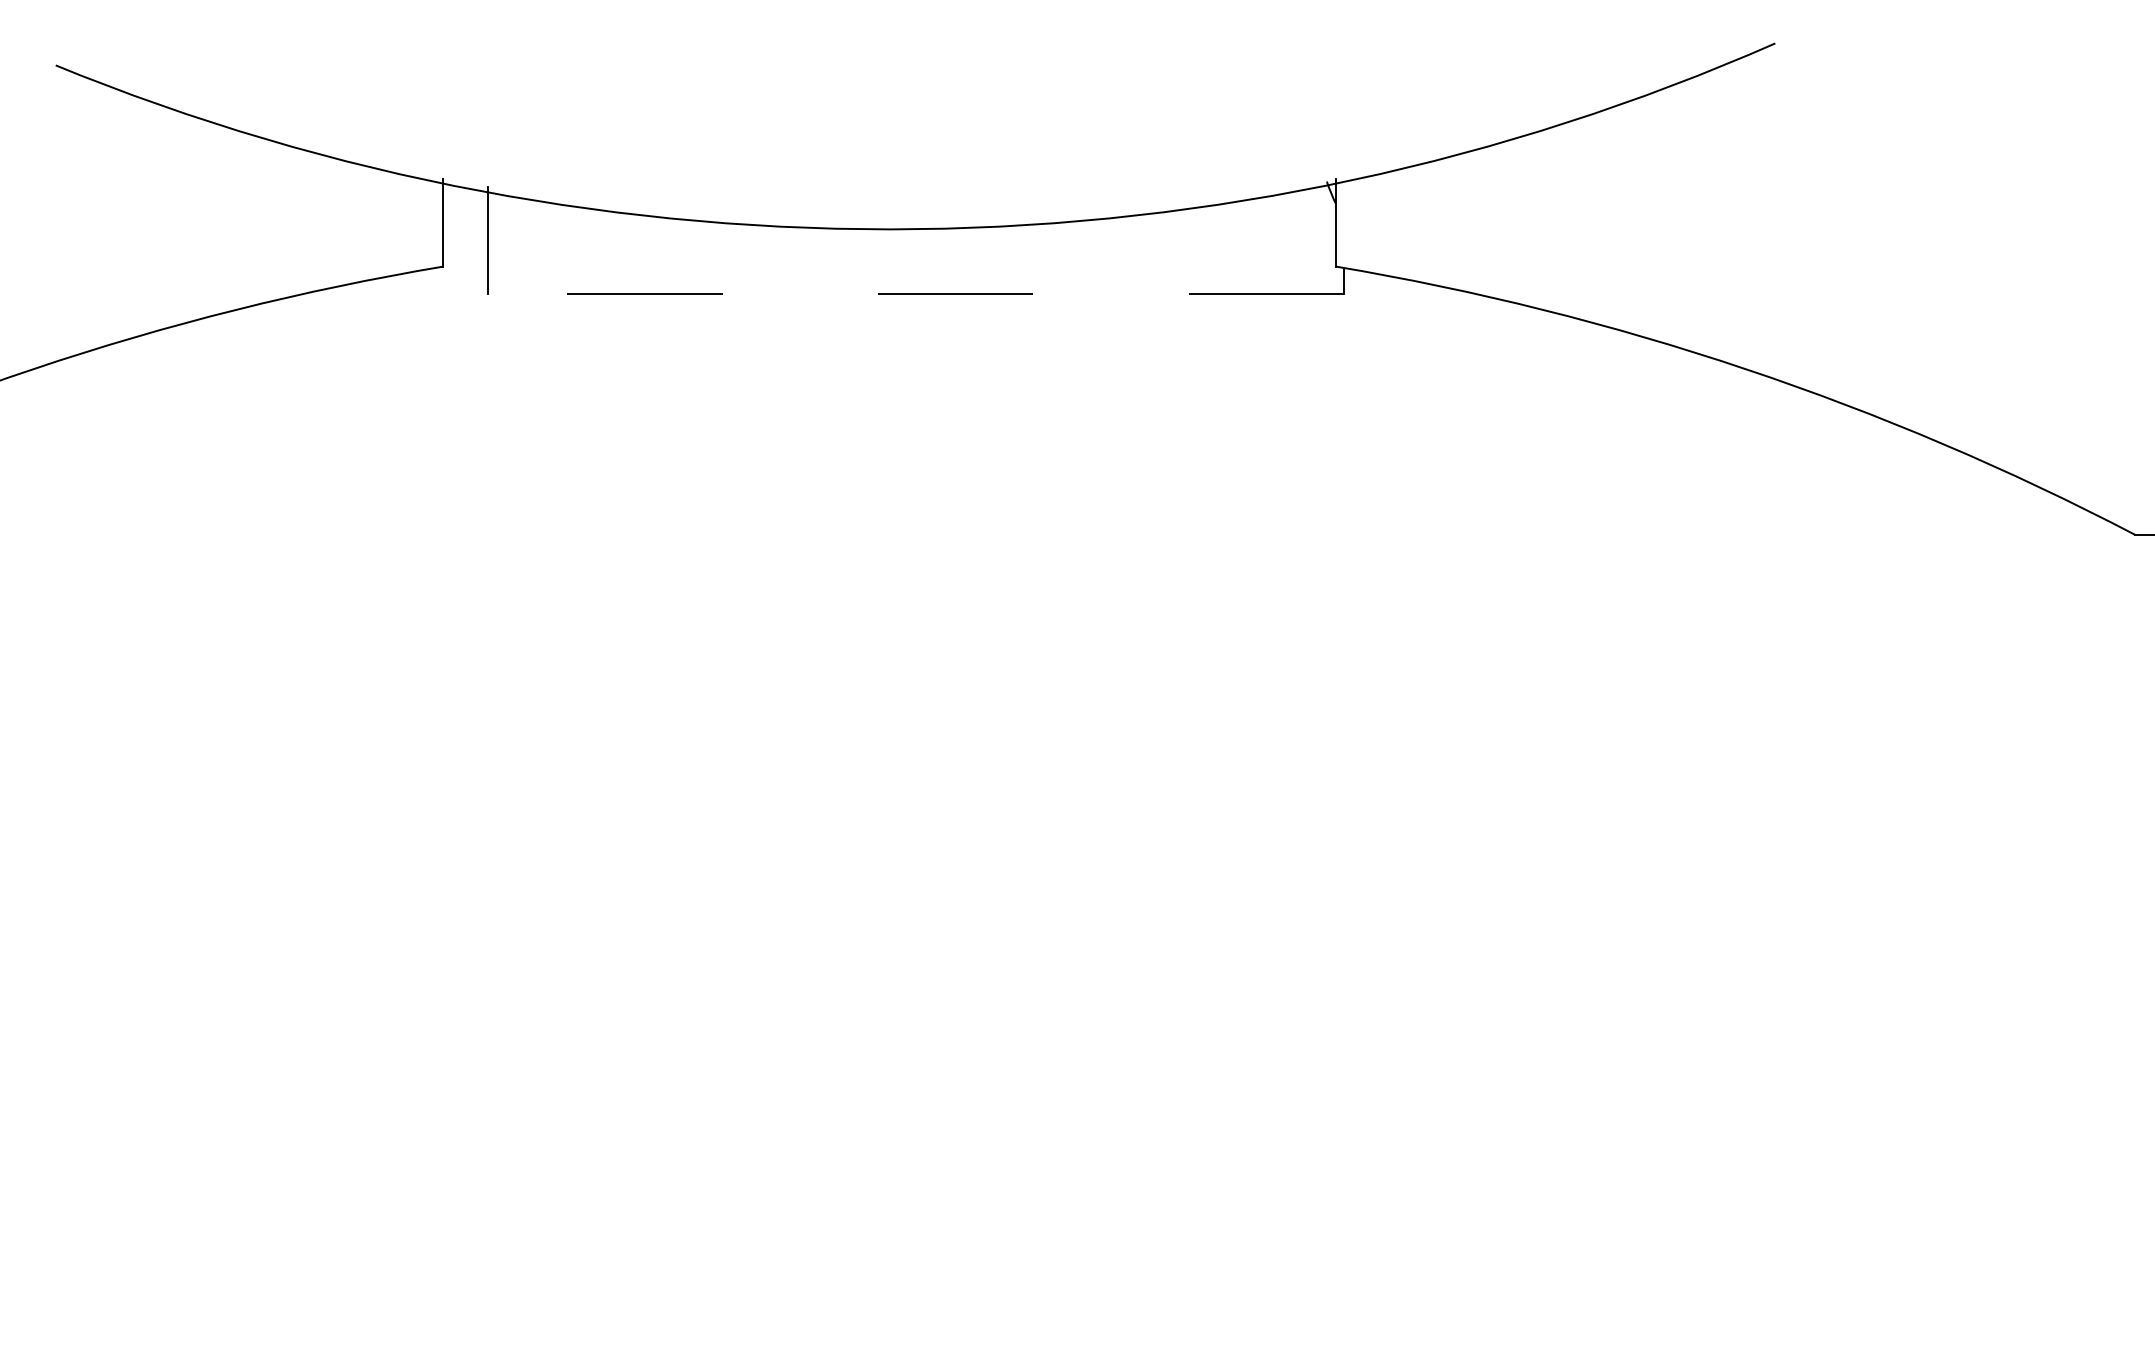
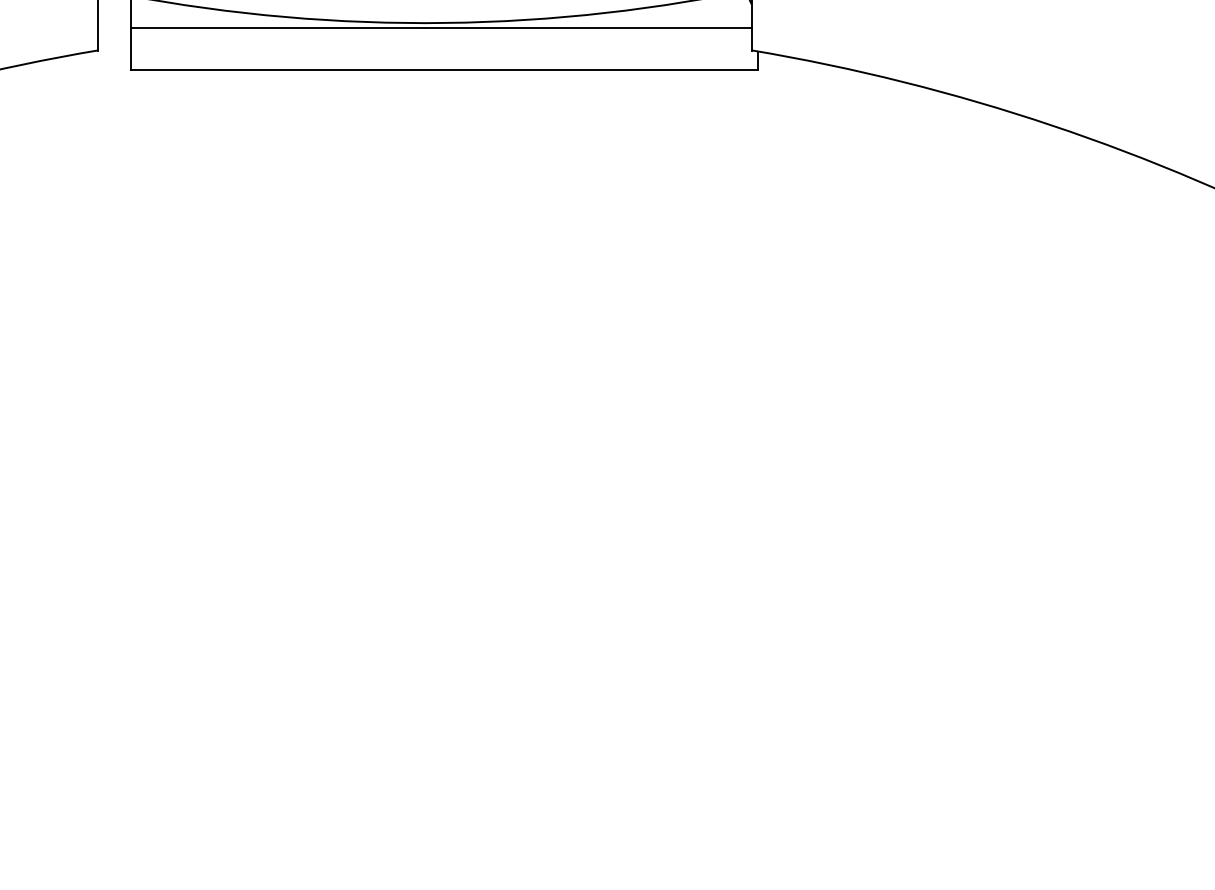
line: (911, 235) -> (441, 27), added
line: (915, 293) -> (443, 70), dashed -> solid

